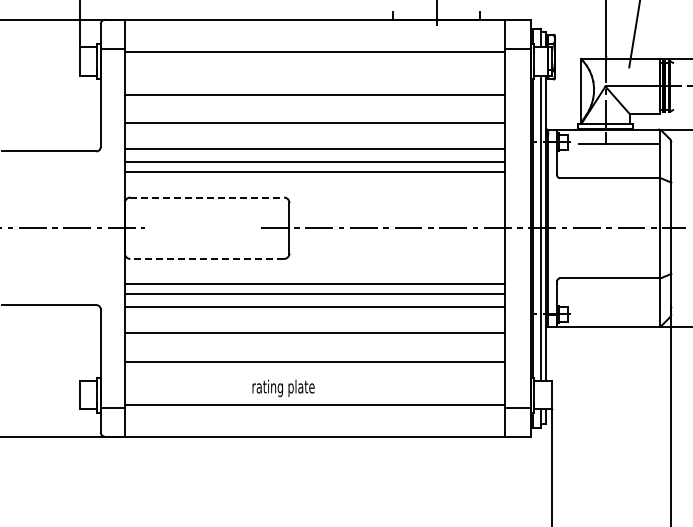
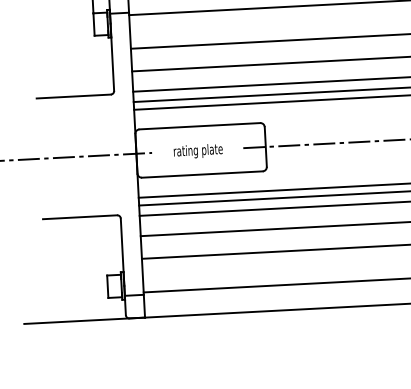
line: (207, 197) -> (200, 126), dashed -> solid
line: (207, 258) -> (202, 174), dashed -> solid
text: (283, 387) -> (198, 150), moved

